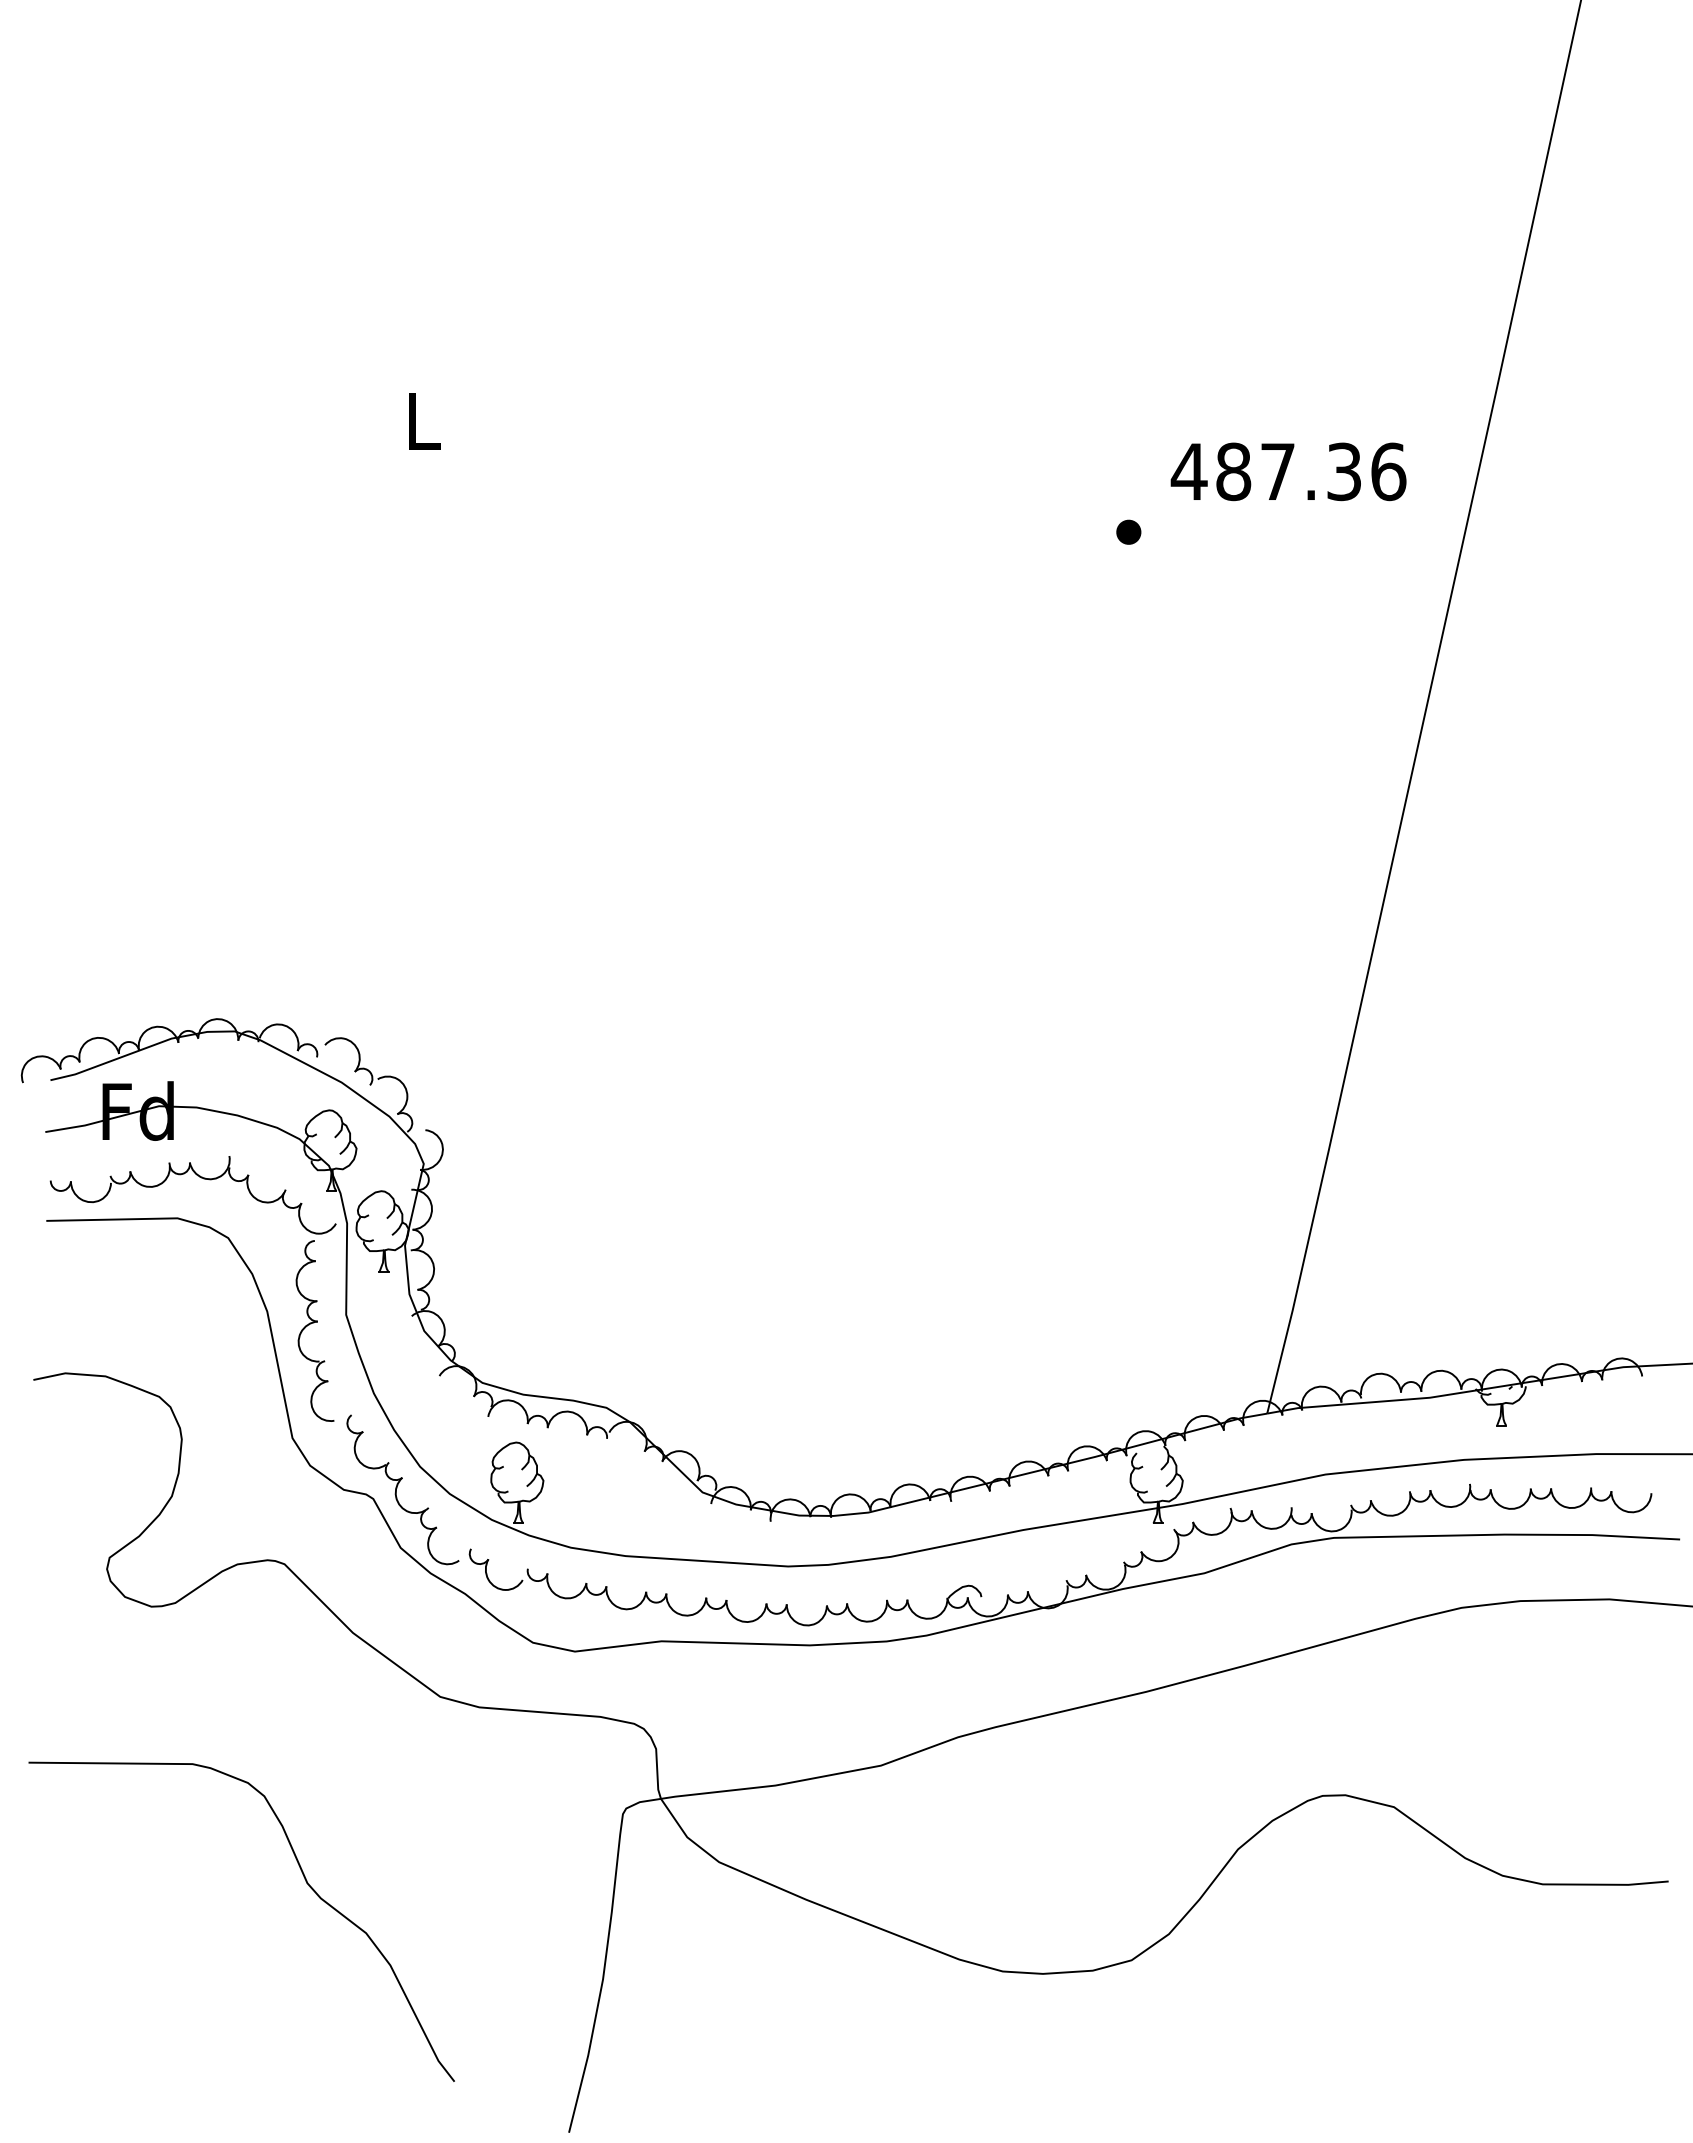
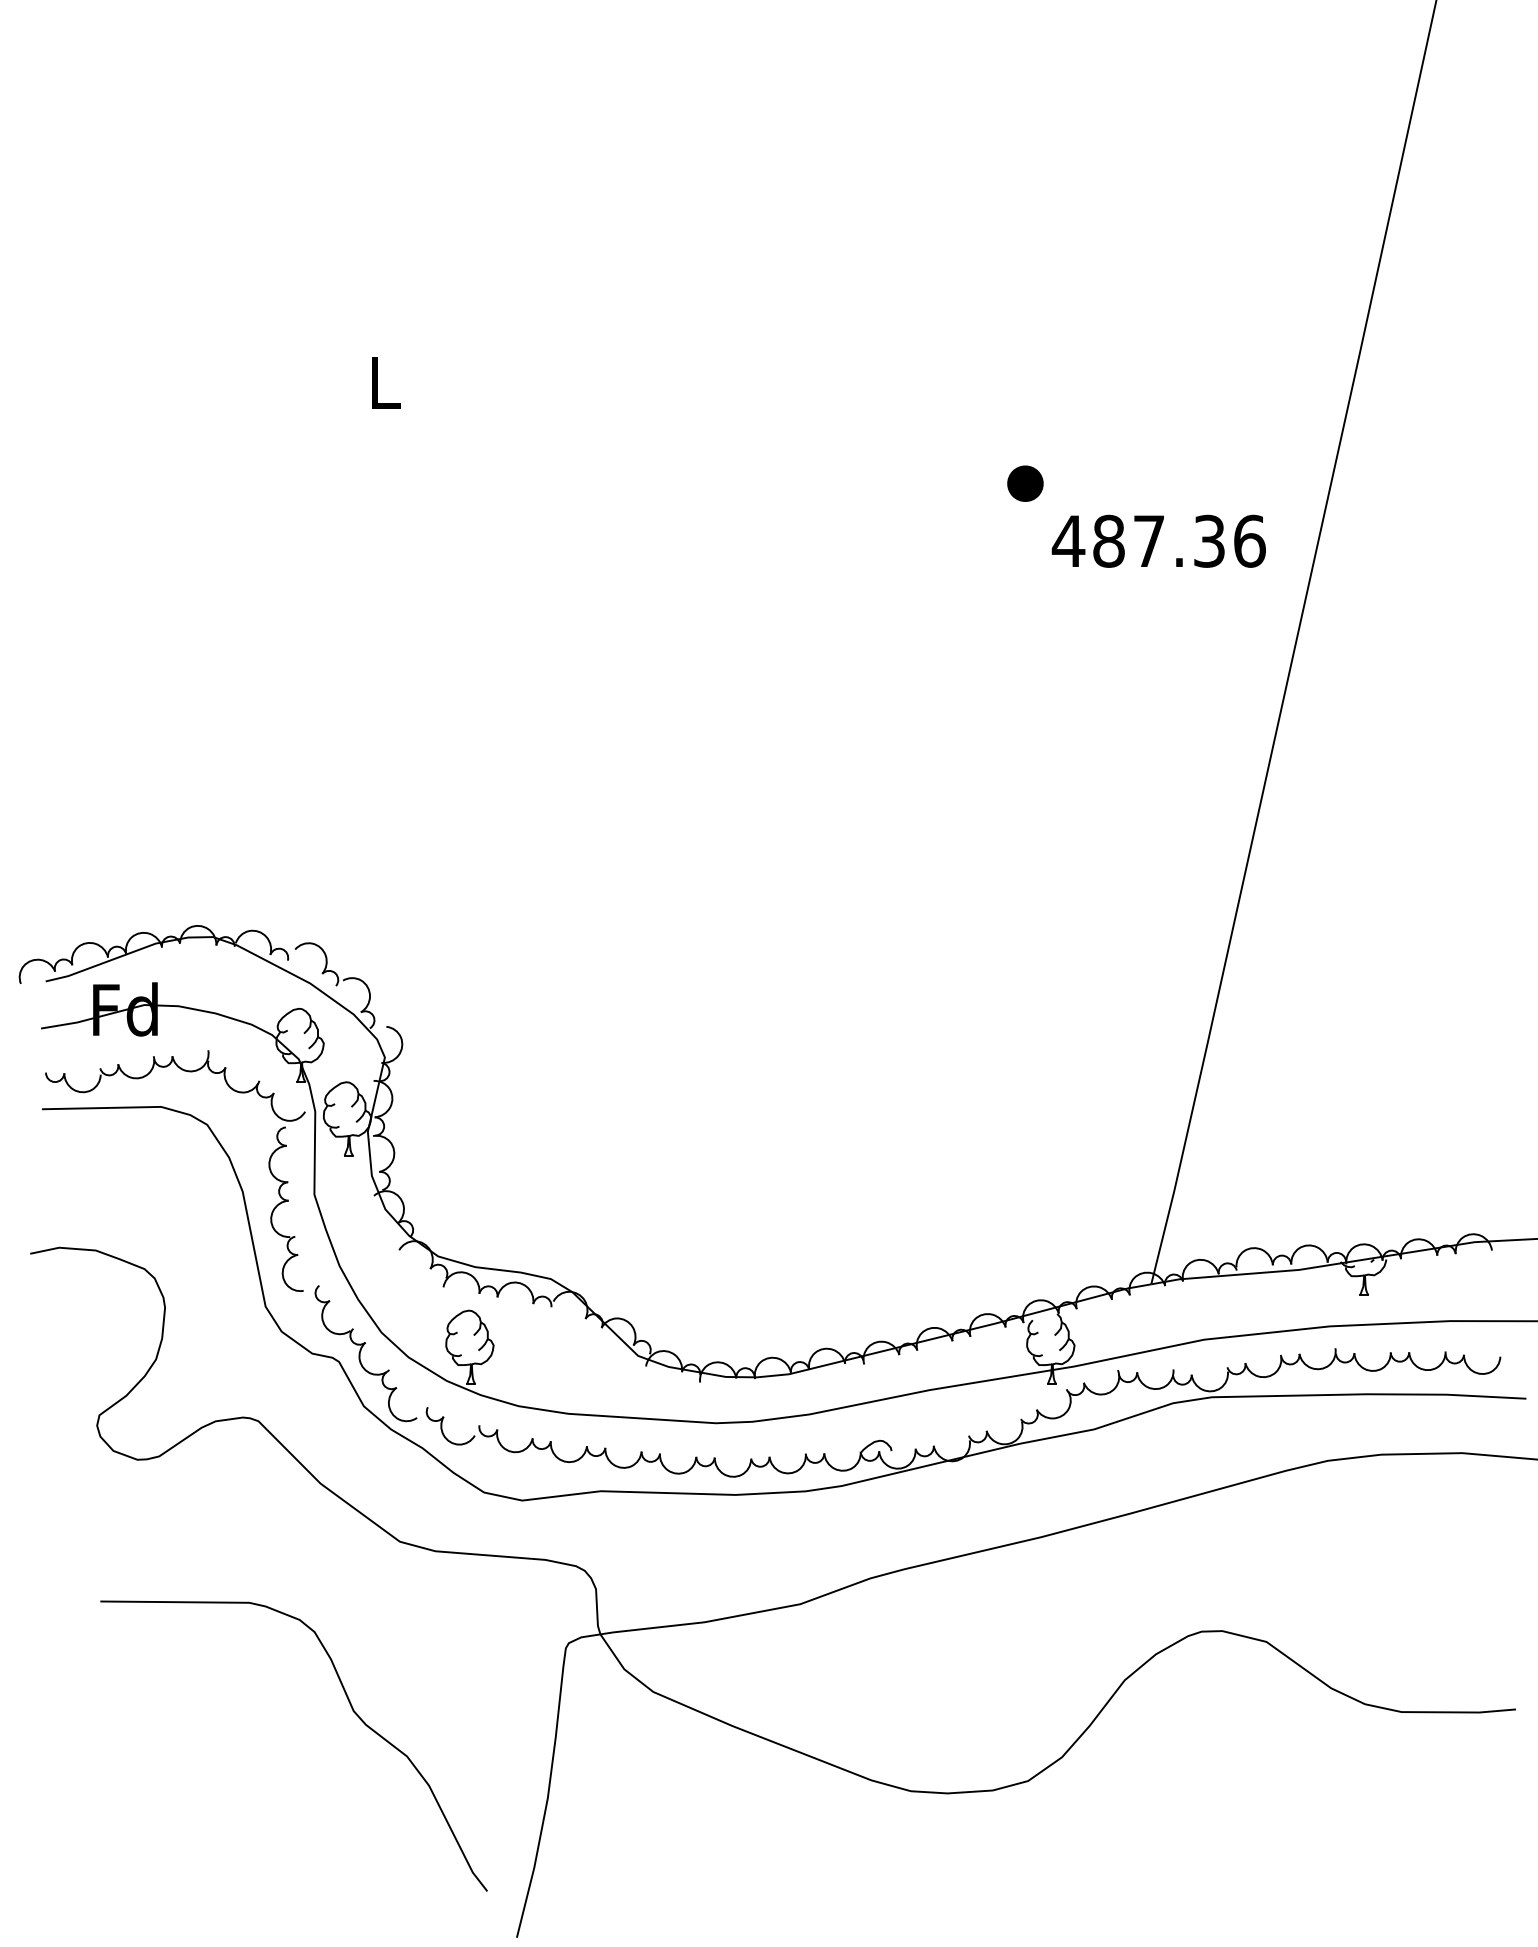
text: (1288, 471) -> (1158, 541), moved
part: (1128, 531) -> (1025, 482), size x1.6
curve: (306, 1883) -> (352, 1711), moved

